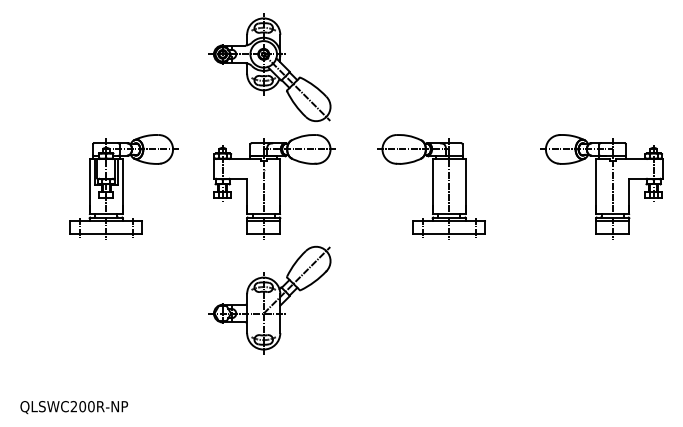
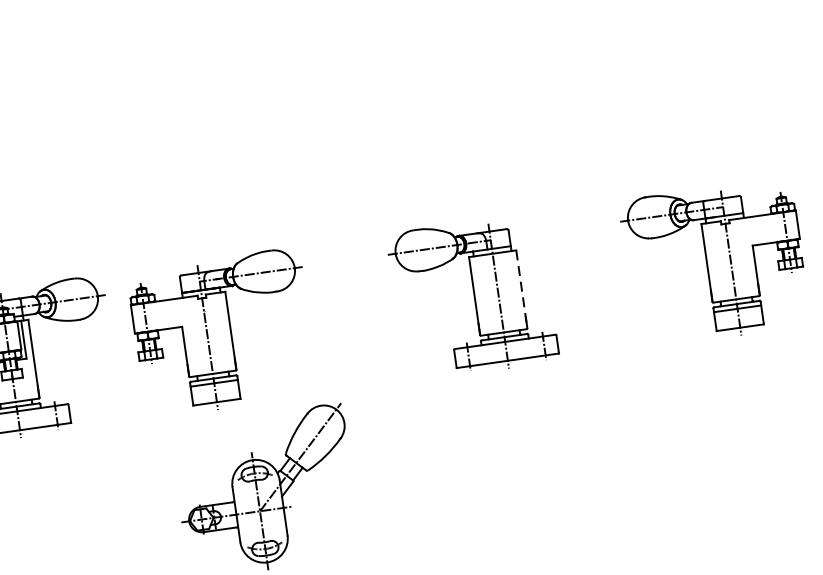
part: (269, 67) -> (218, 160), removed
part: (274, 186) -> (222, 332), moved
line: (465, 186) -> (521, 289), solid -> dashed

